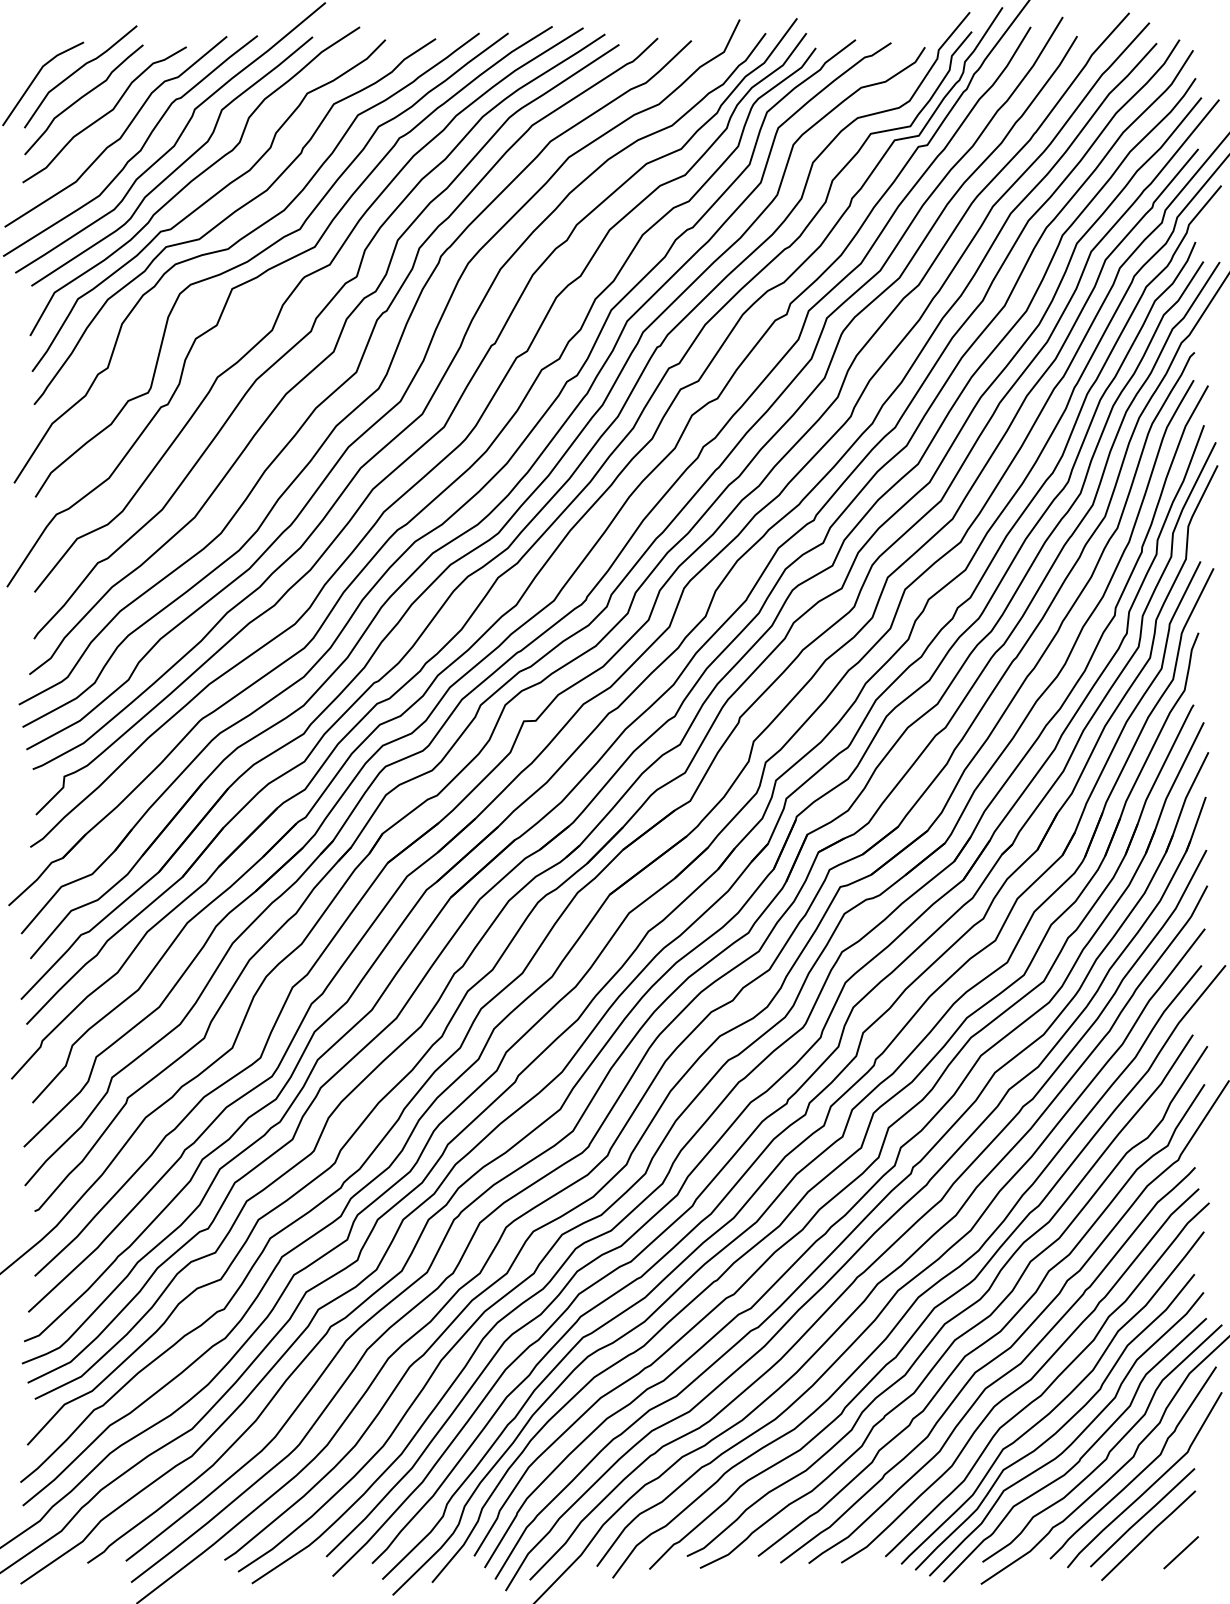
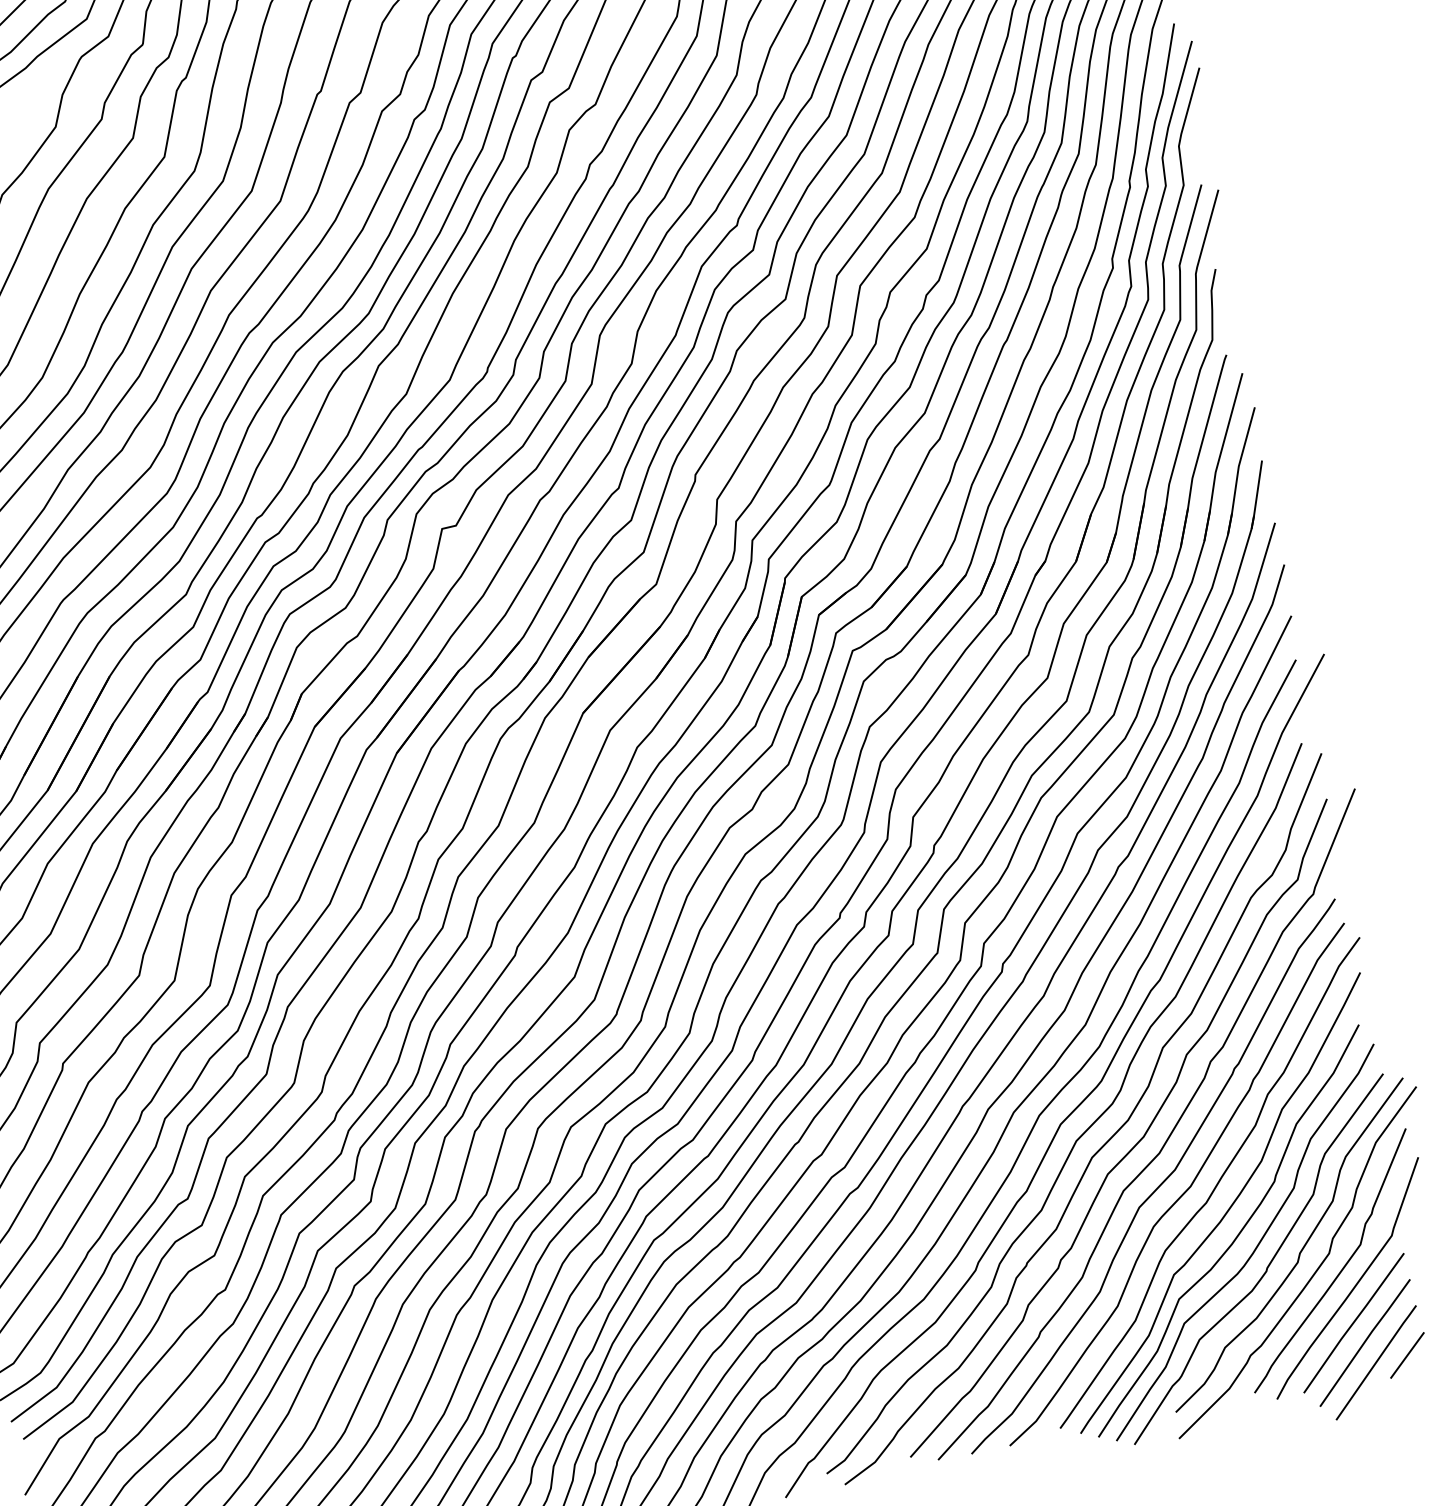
line: (1154, 1553) -> (1376, 1362), added

